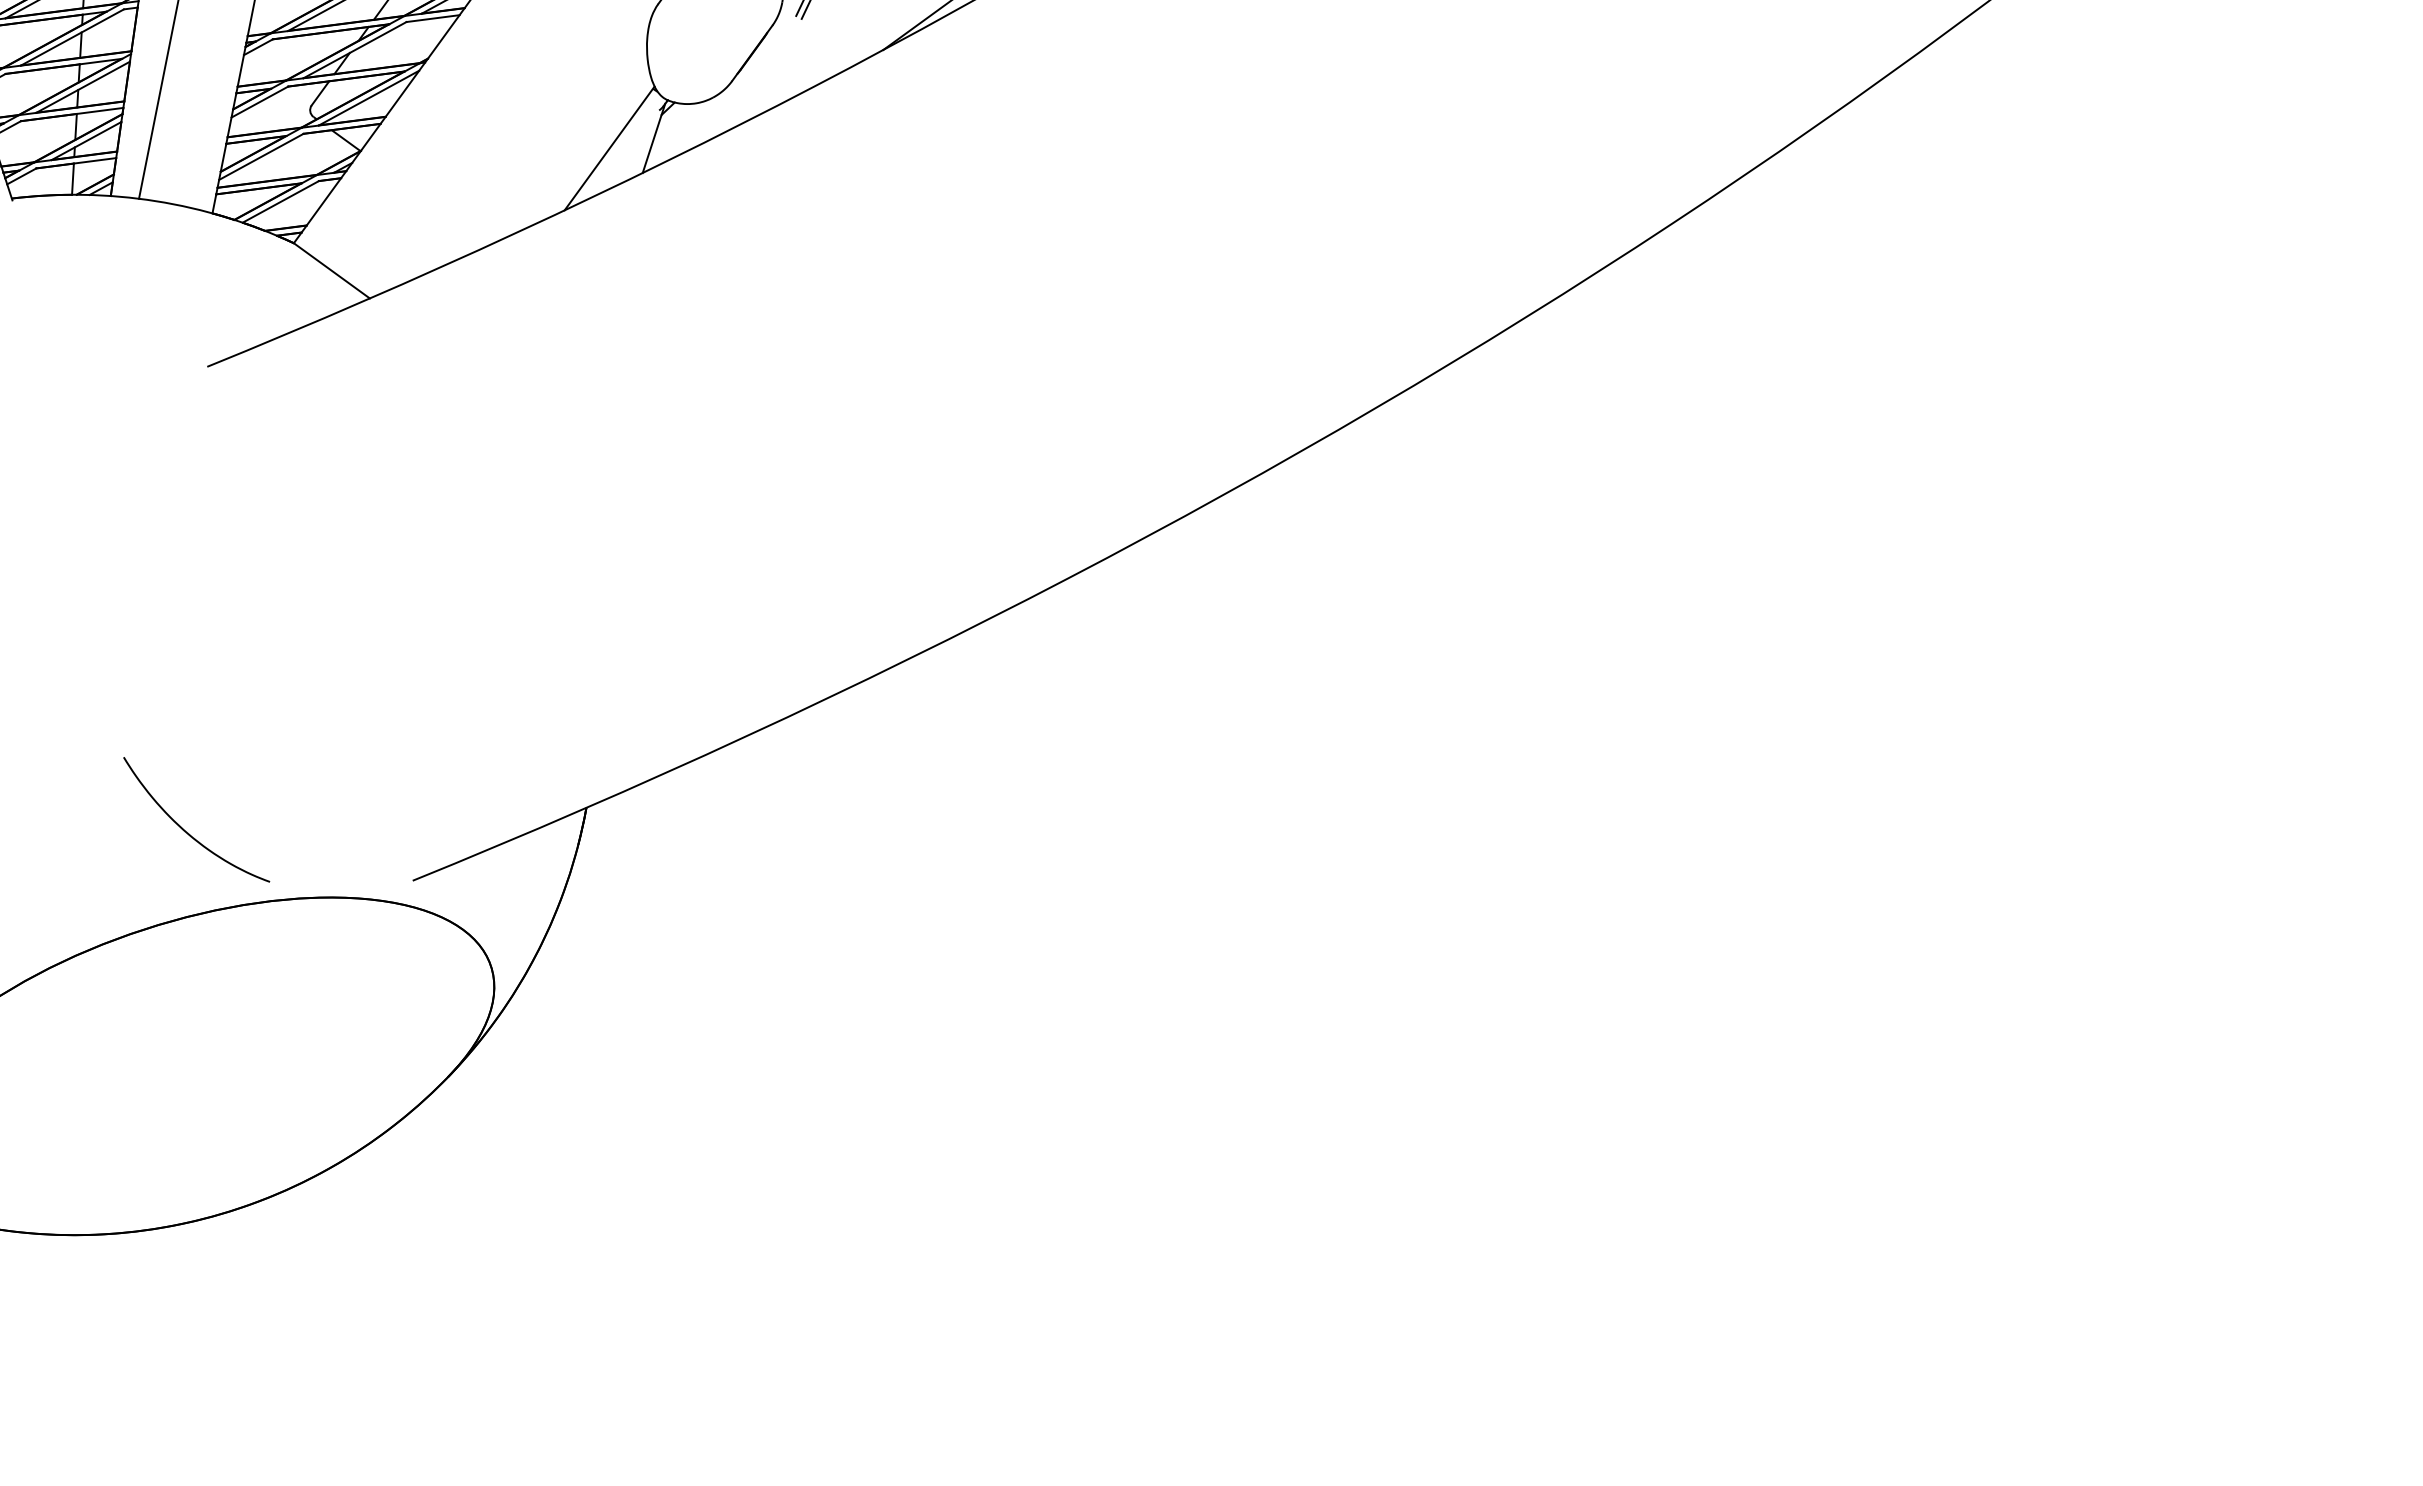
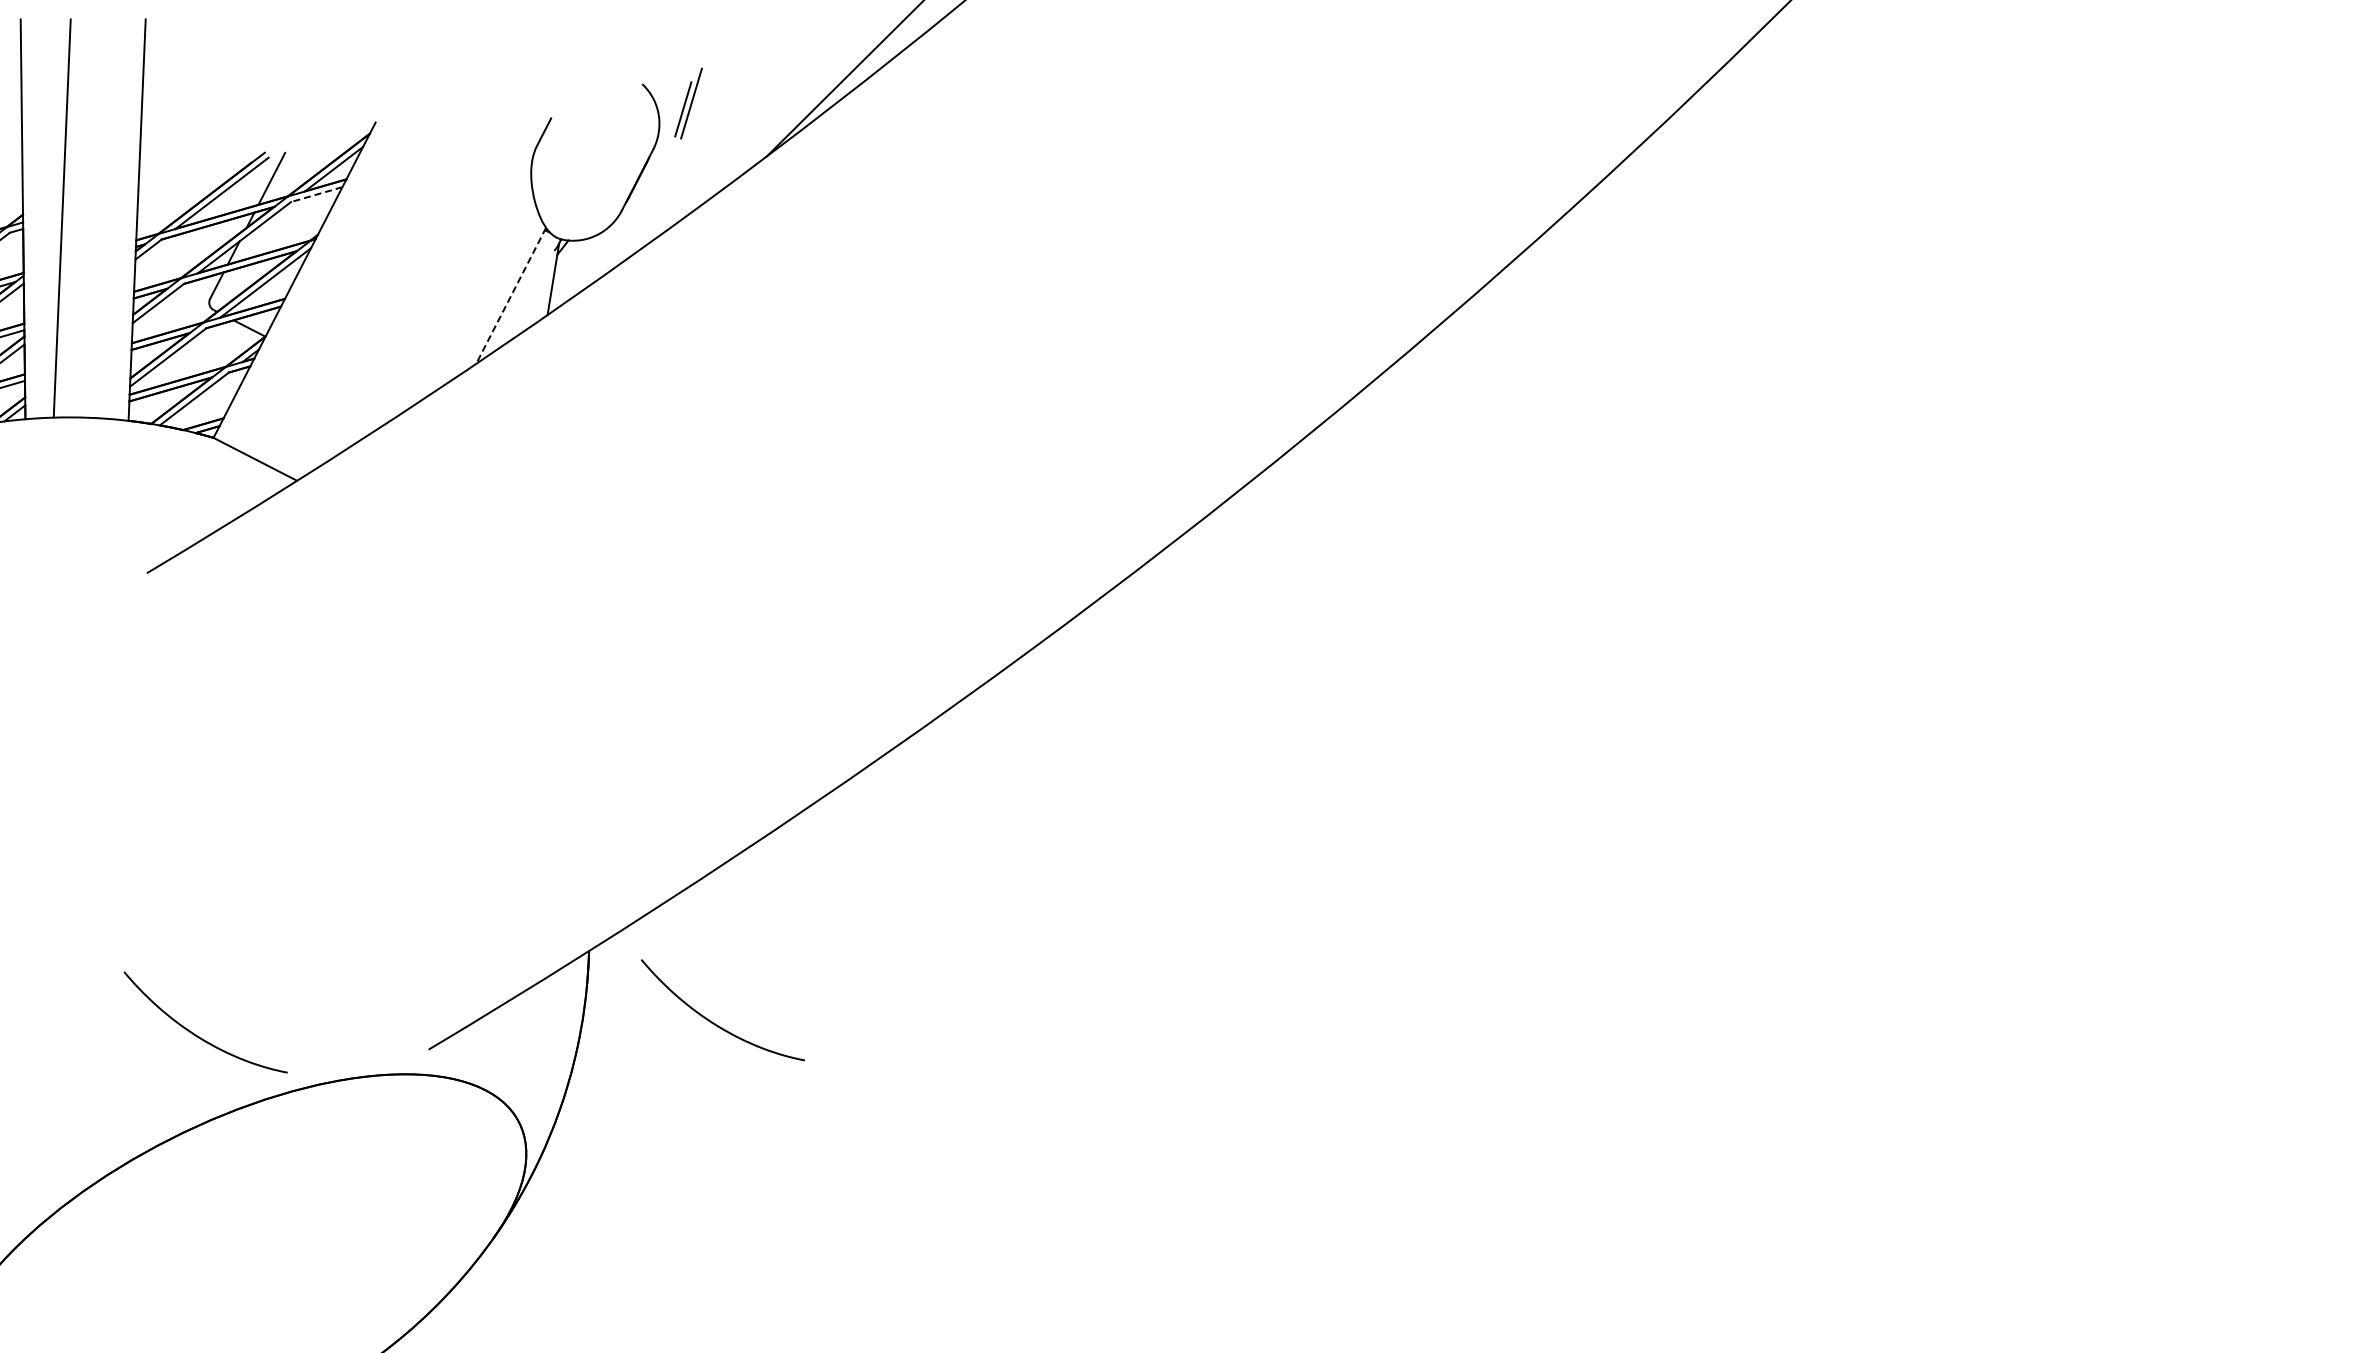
line: (433, 18) -> (317, 194), solid -> dashed
line: (609, 148) -> (510, 295), solid -> dashed
curve: (701, 899) -> (716, 1024), added

